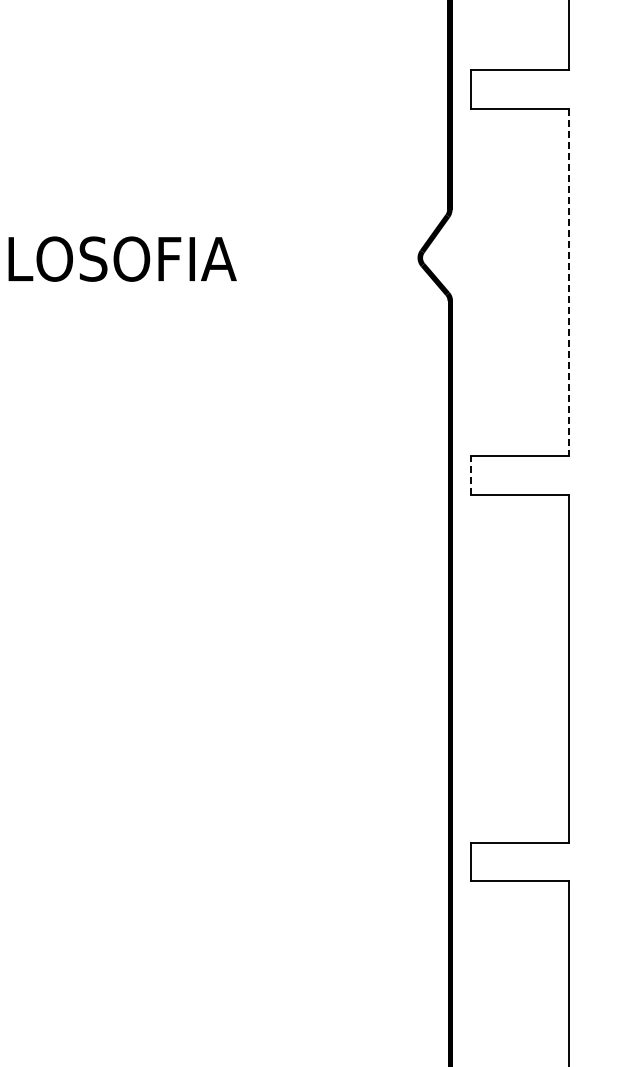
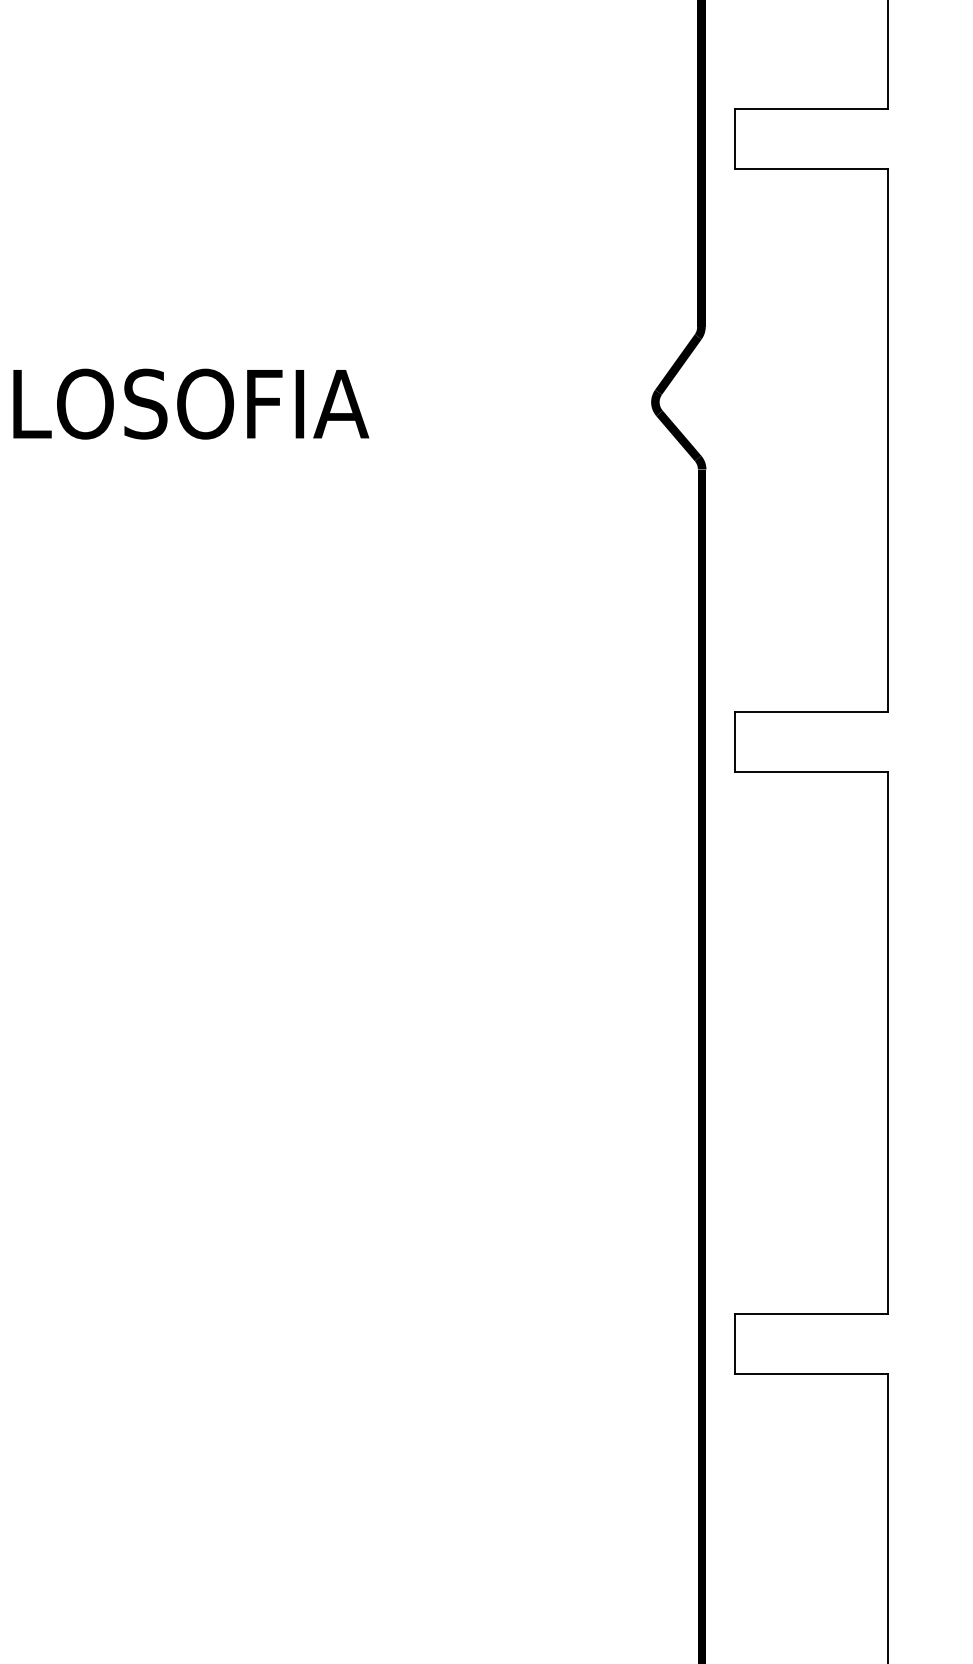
line: (569, 282) -> (888, 440), dashed -> solid
line: (471, 475) -> (735, 741), dashed -> solid

